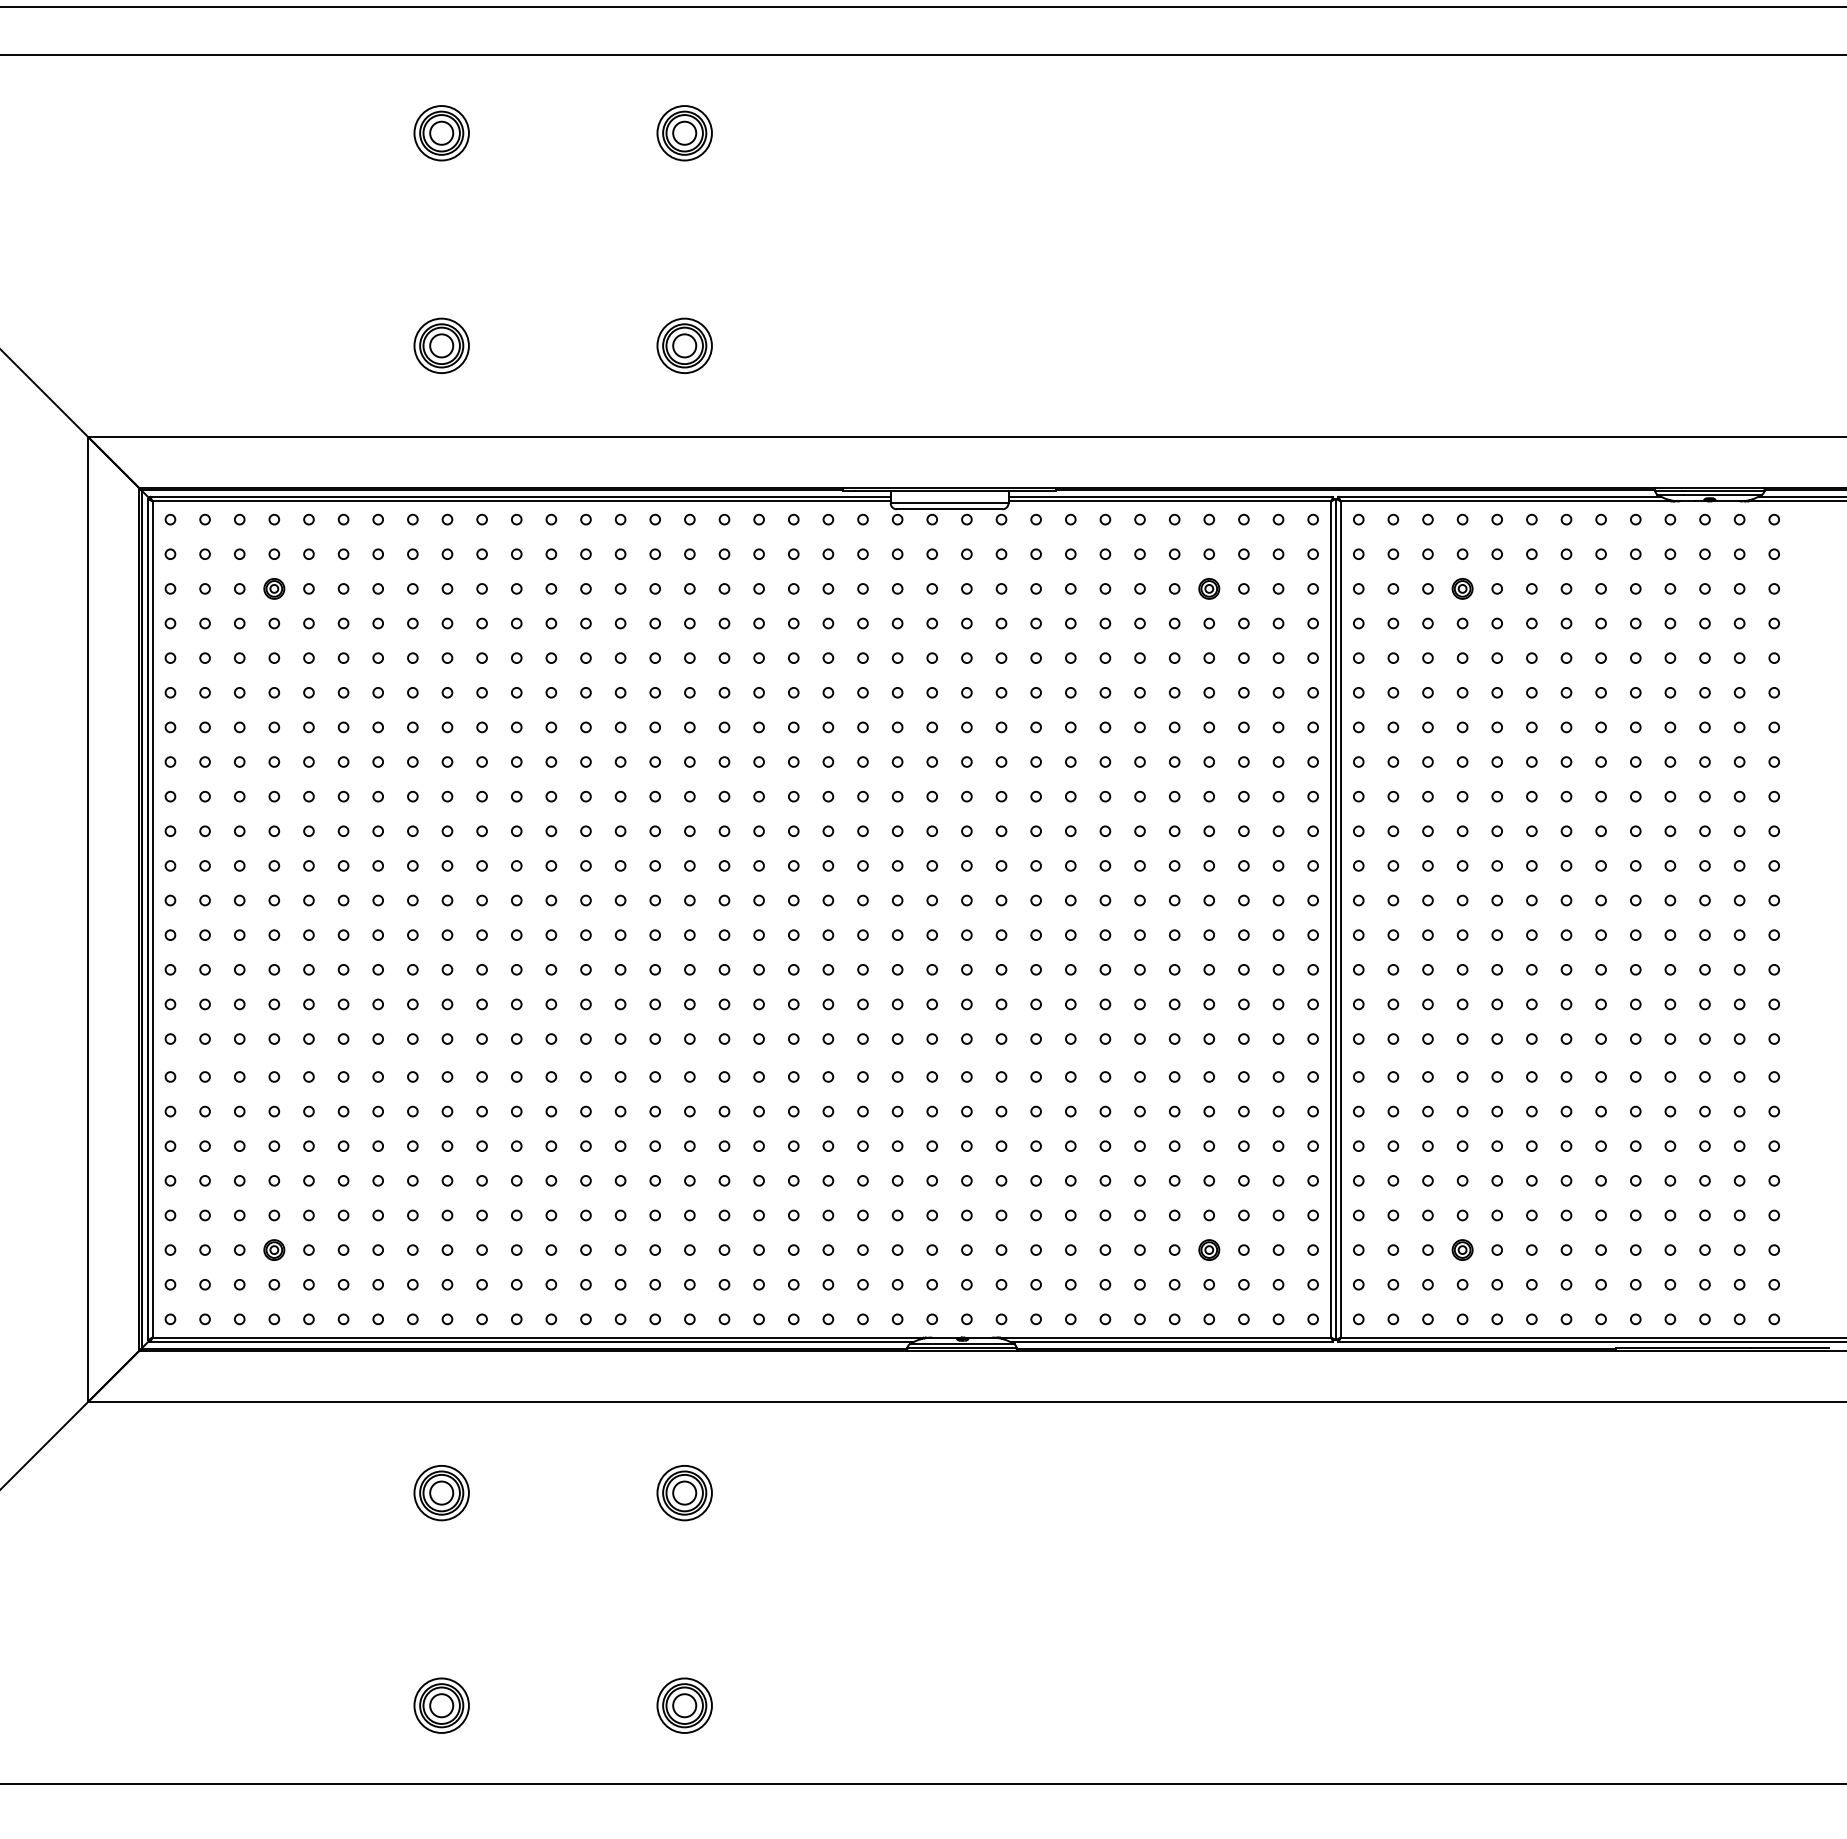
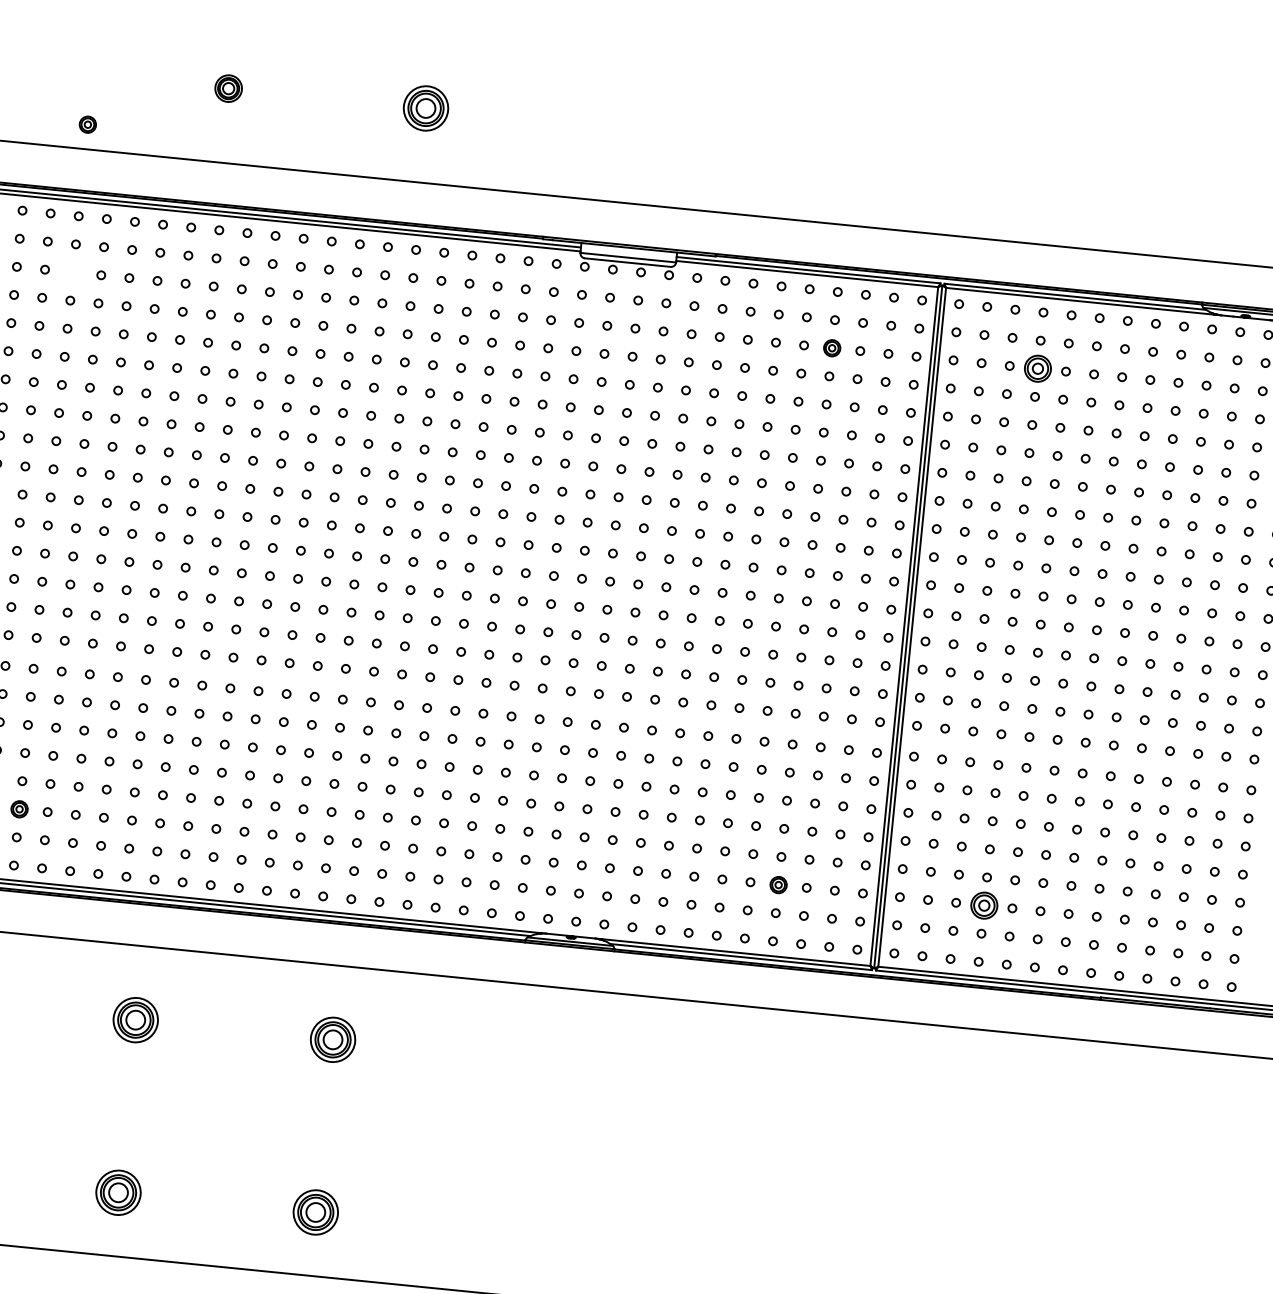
part: (441, 345) -> (228, 88), size x0.6
part: (274, 588) -> (88, 124), moved
part: (1462, 588) -> (1037, 368), size x1.6
part: (1462, 1249) -> (984, 905), size x1.6

